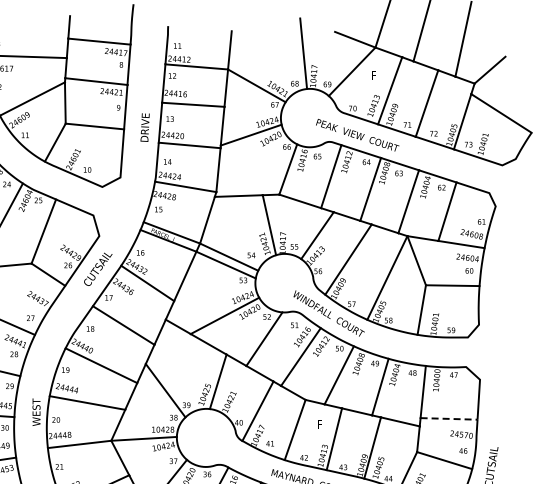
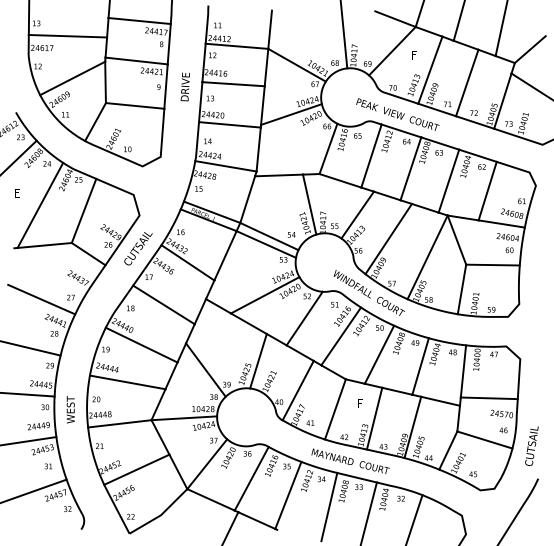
text: (144, 127) -> (184, 86), moved
text: (36, 412) -> (70, 409), moved
line: (449, 419) -> (489, 398), dashed -> solid

